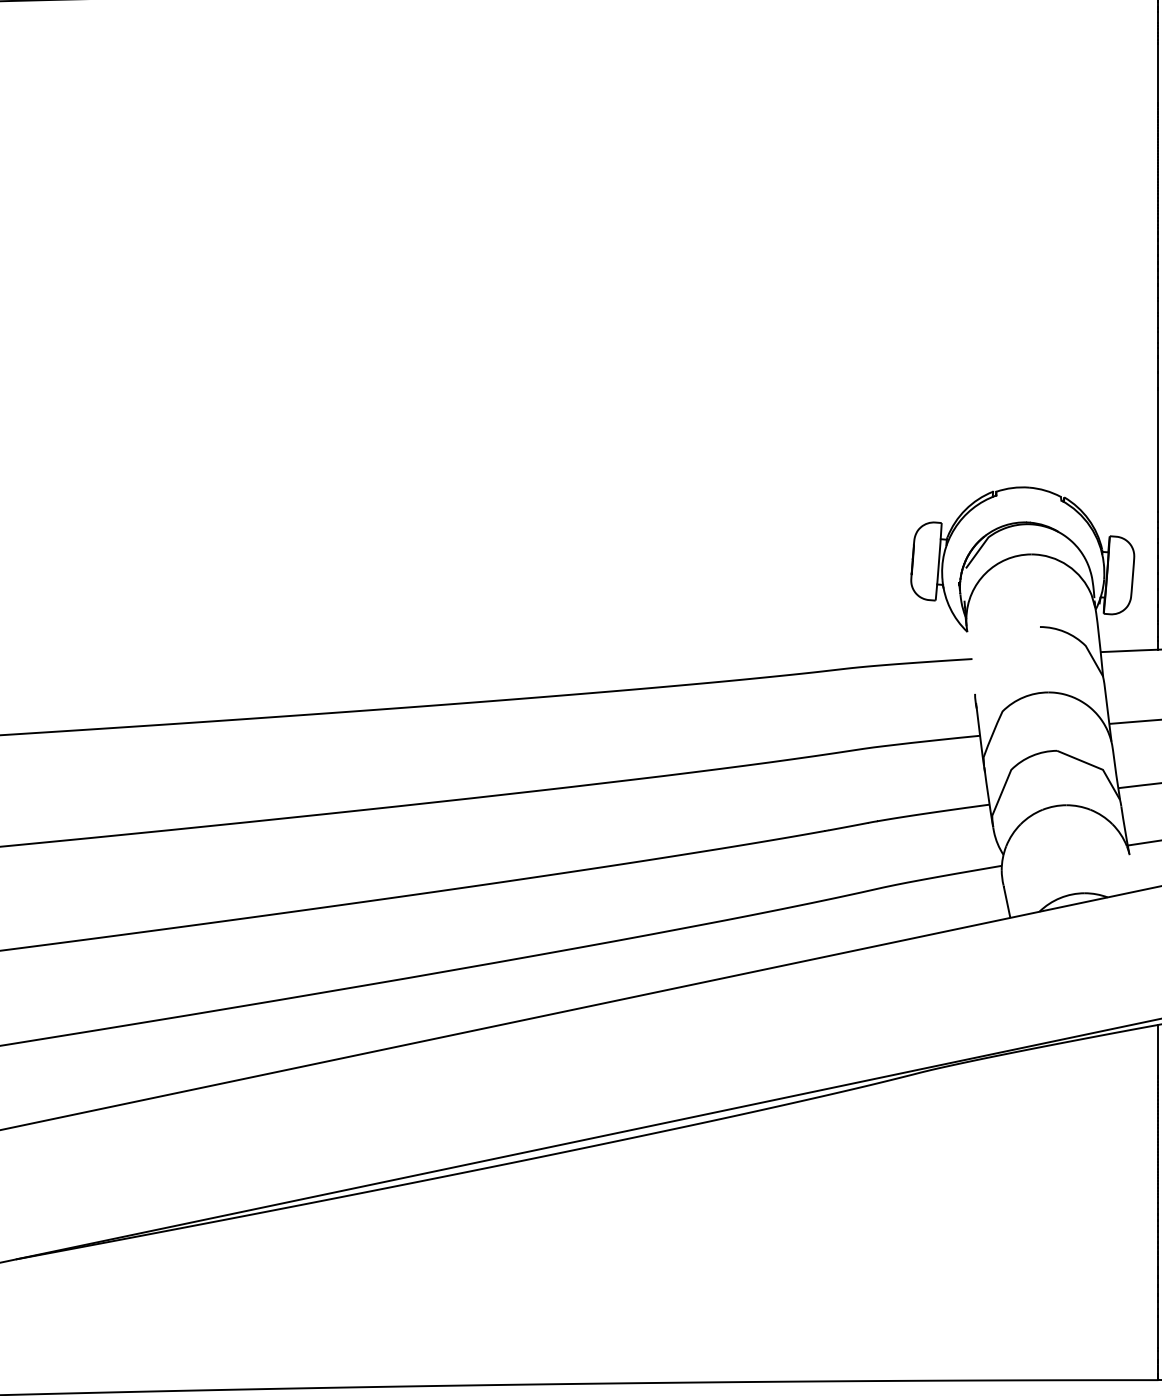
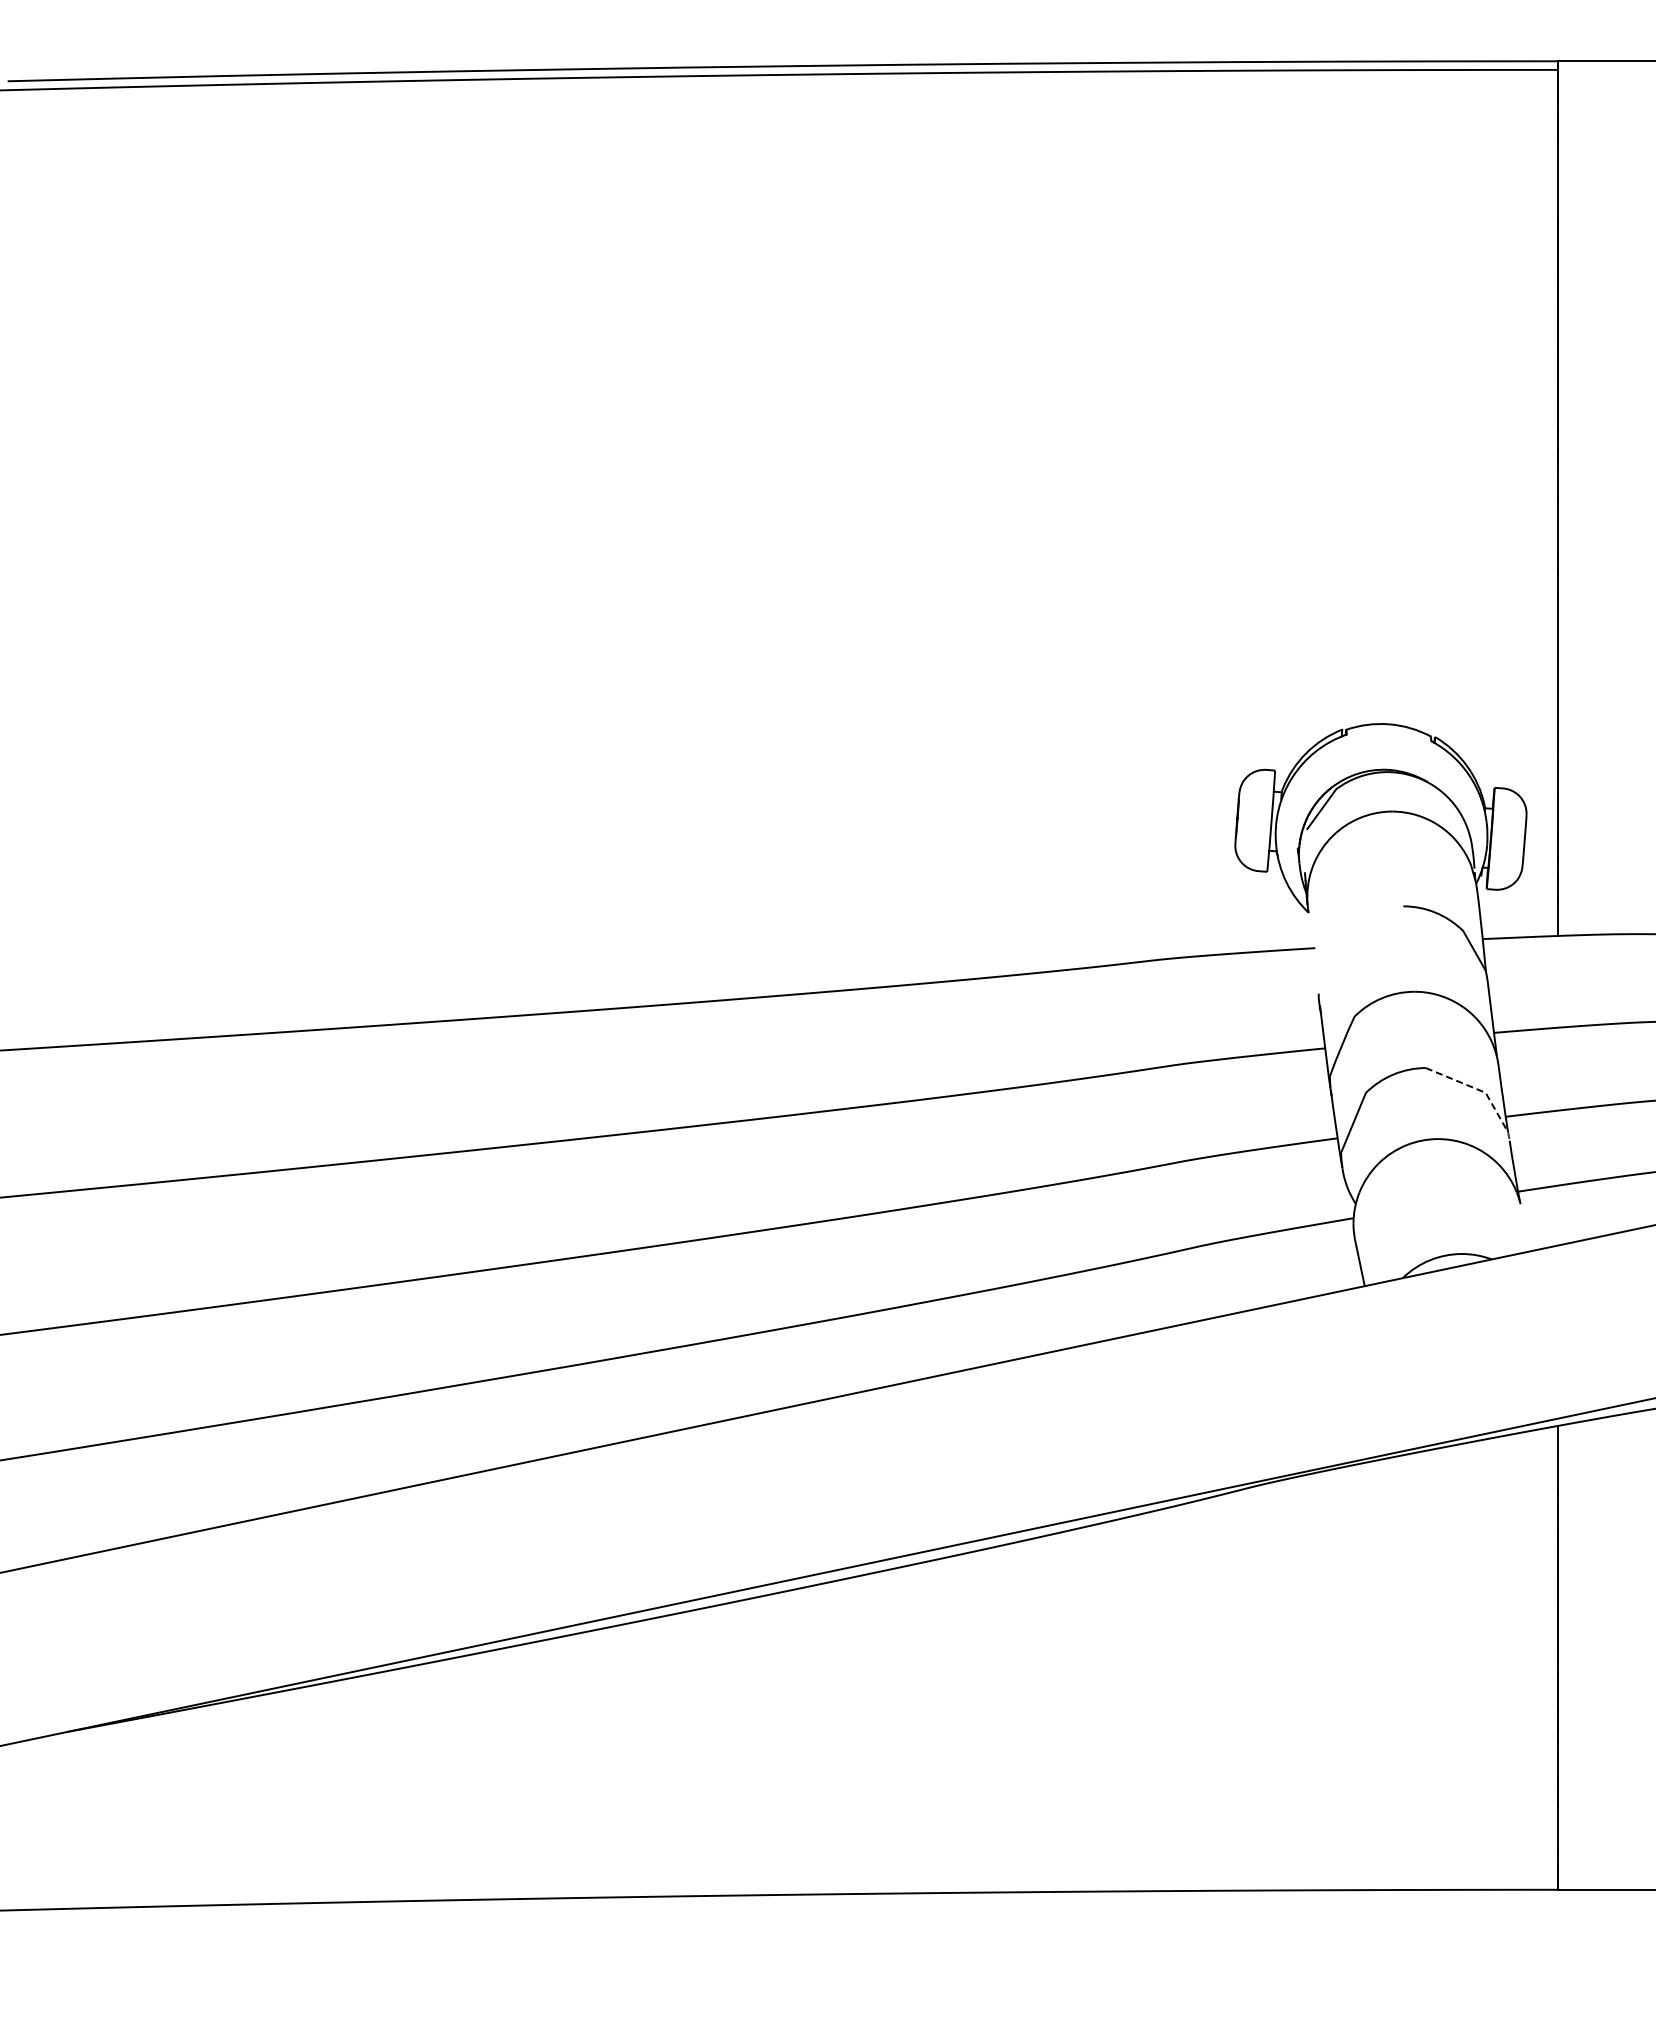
line: (1102, 769) -> (1484, 1092), solid -> dashed

